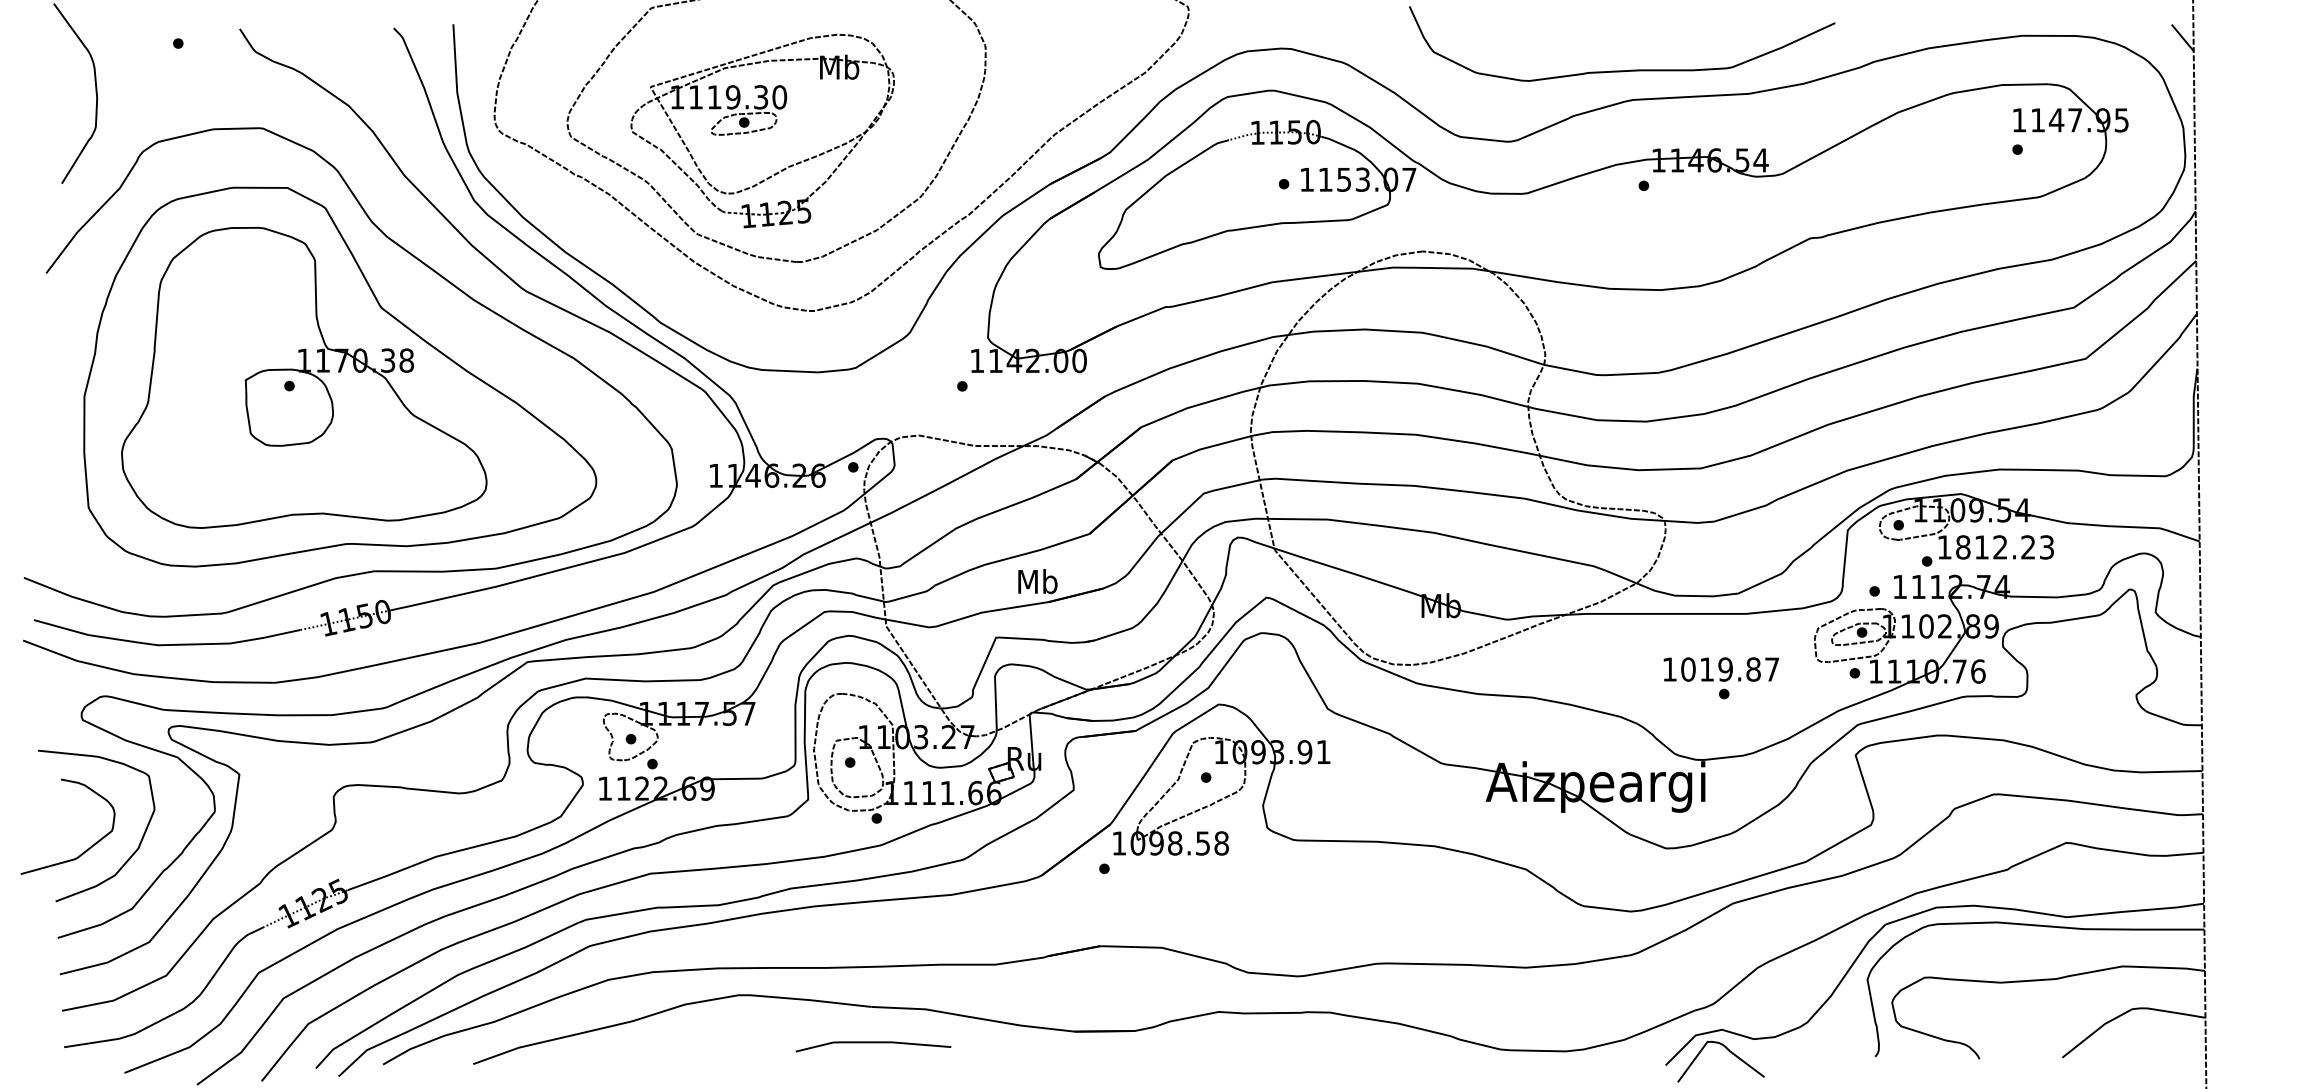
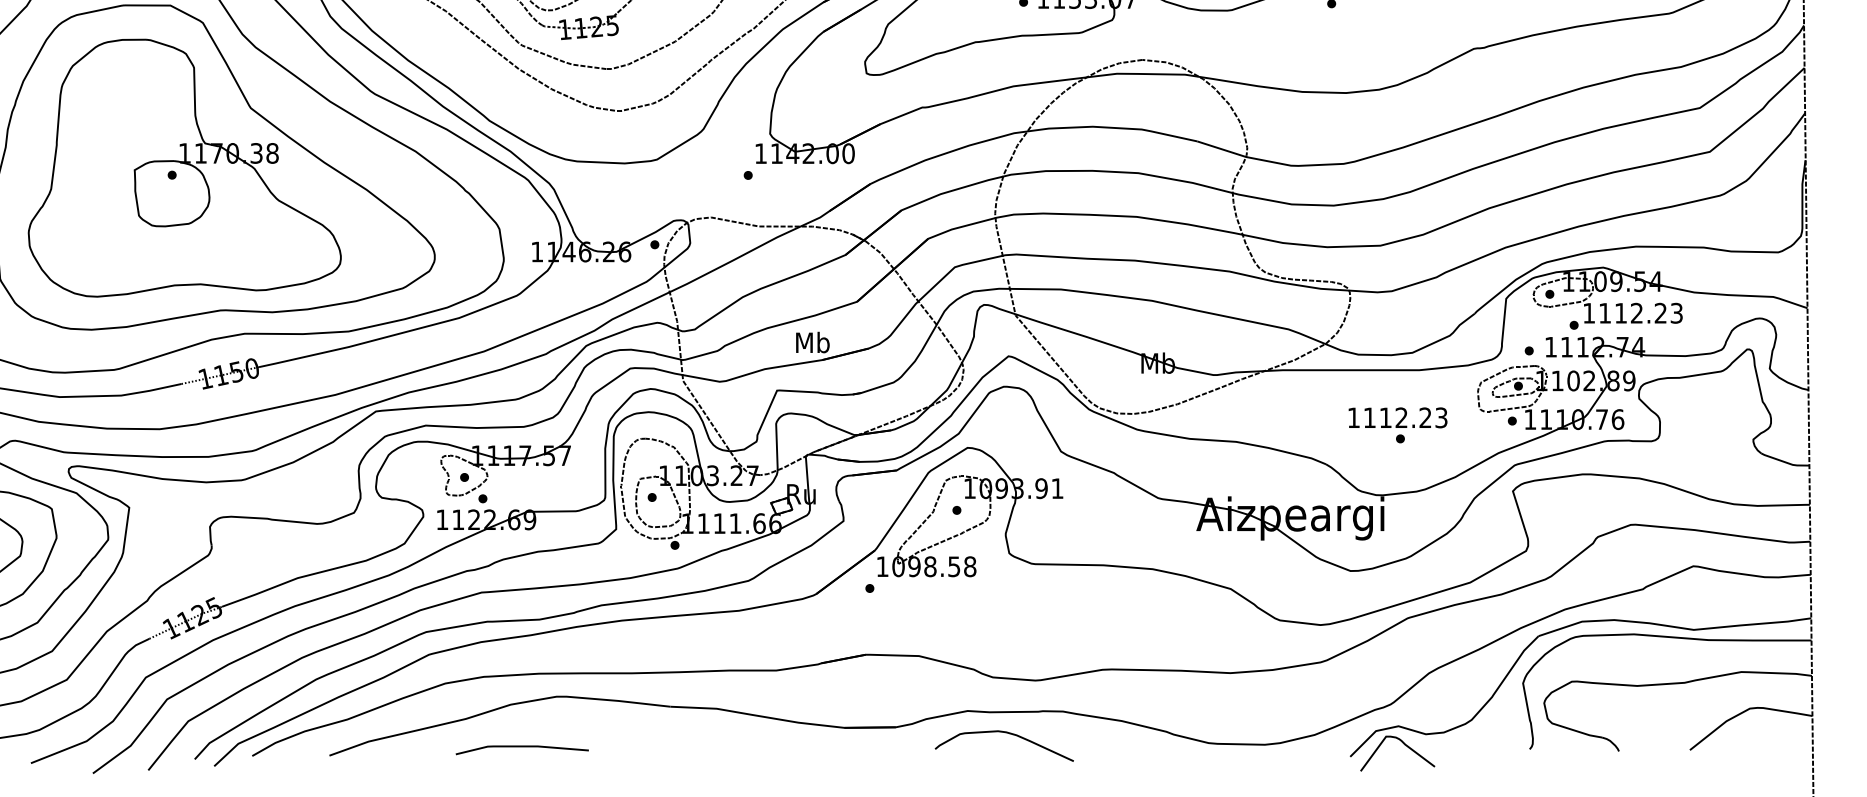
text: (1963, 547) -> (1605, 313), 1812.23 -> 1112.23
text: (1730, 669) -> (1405, 417), 1019.87 -> 1112.23
curve: (1265, 1038) -> (1007, 733), added
line: (873, 1043) -> (522, 747), moved

